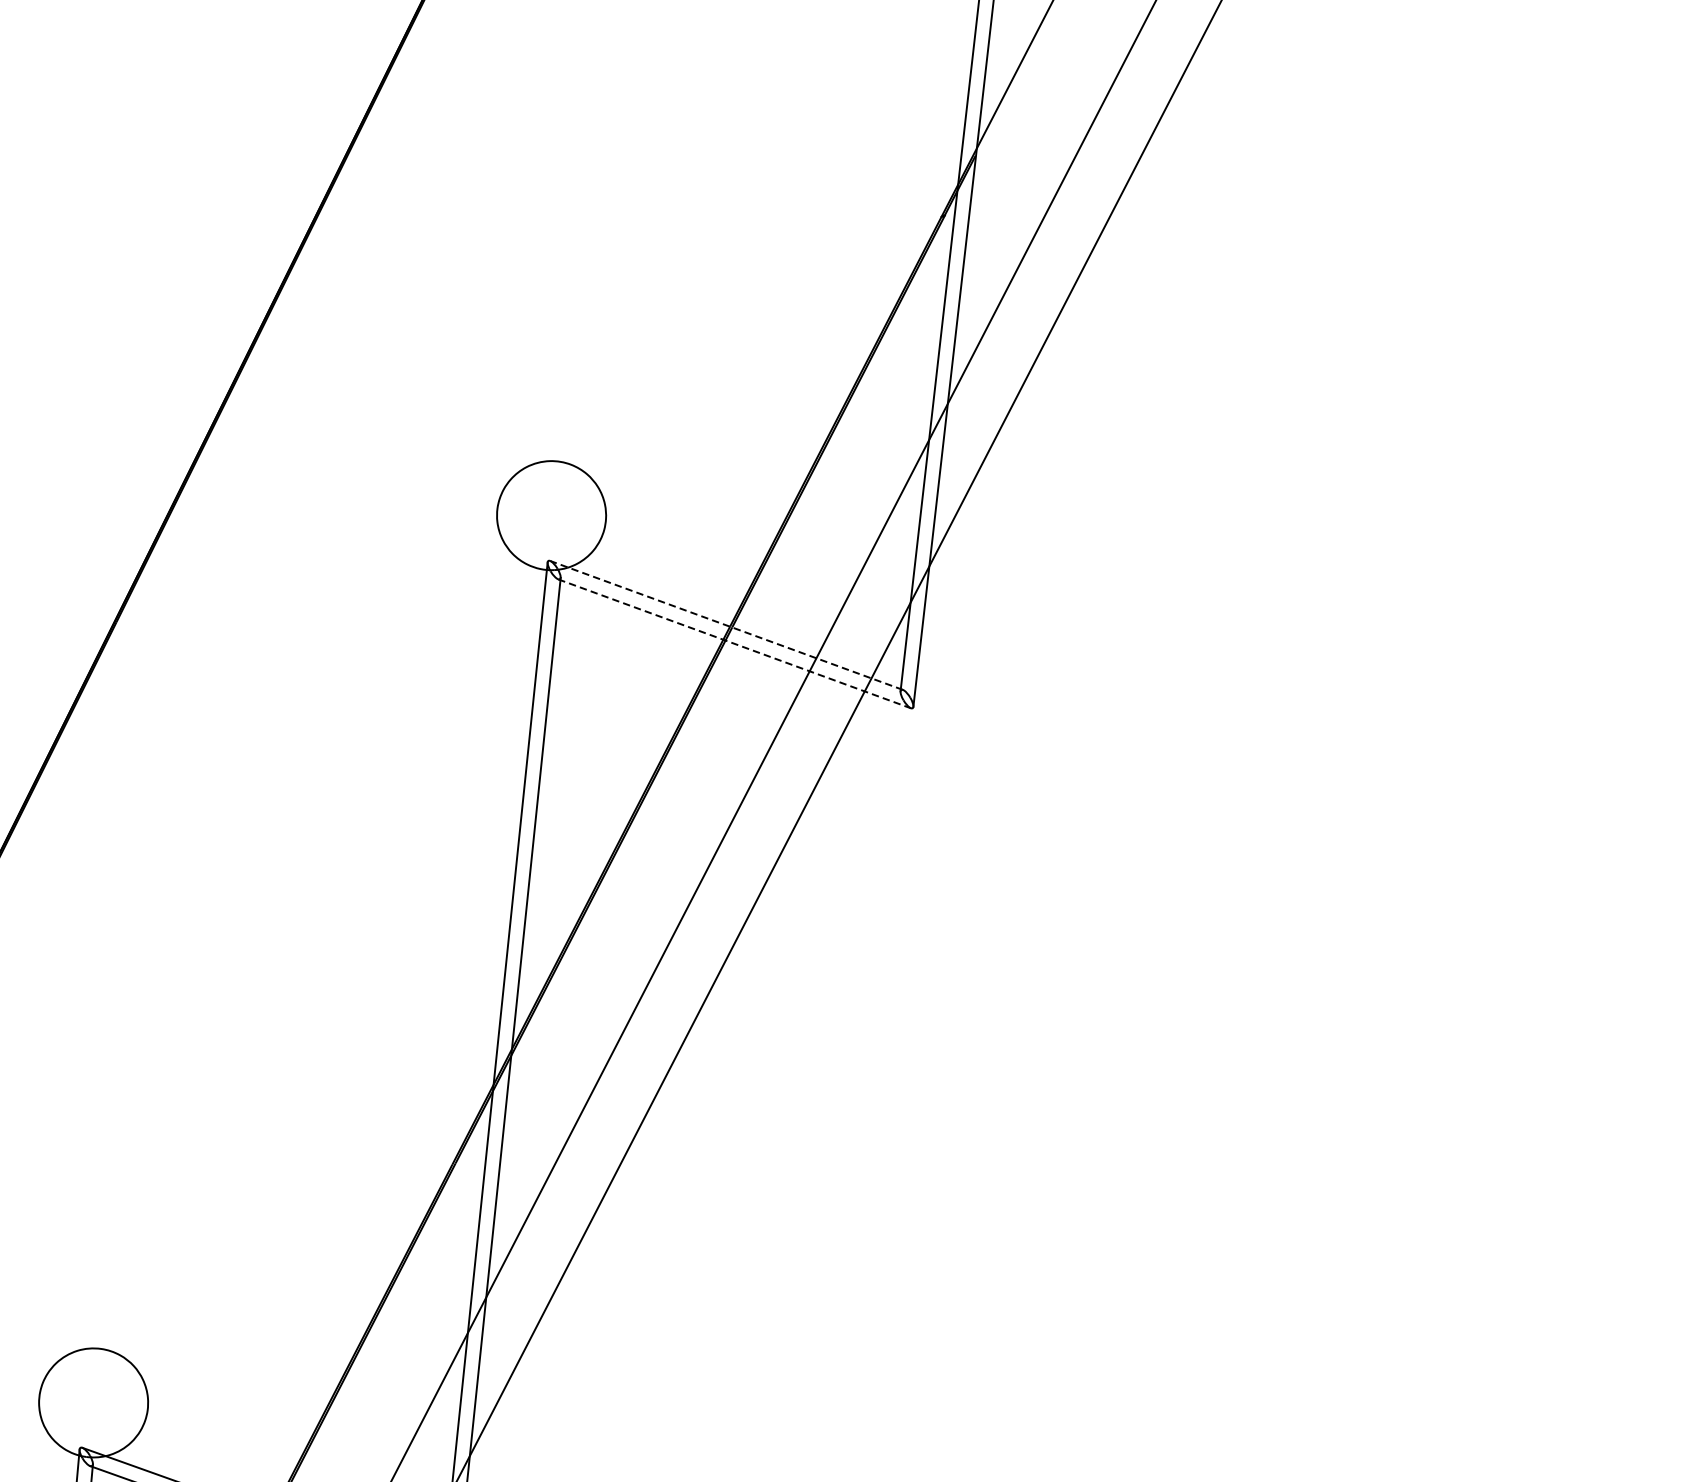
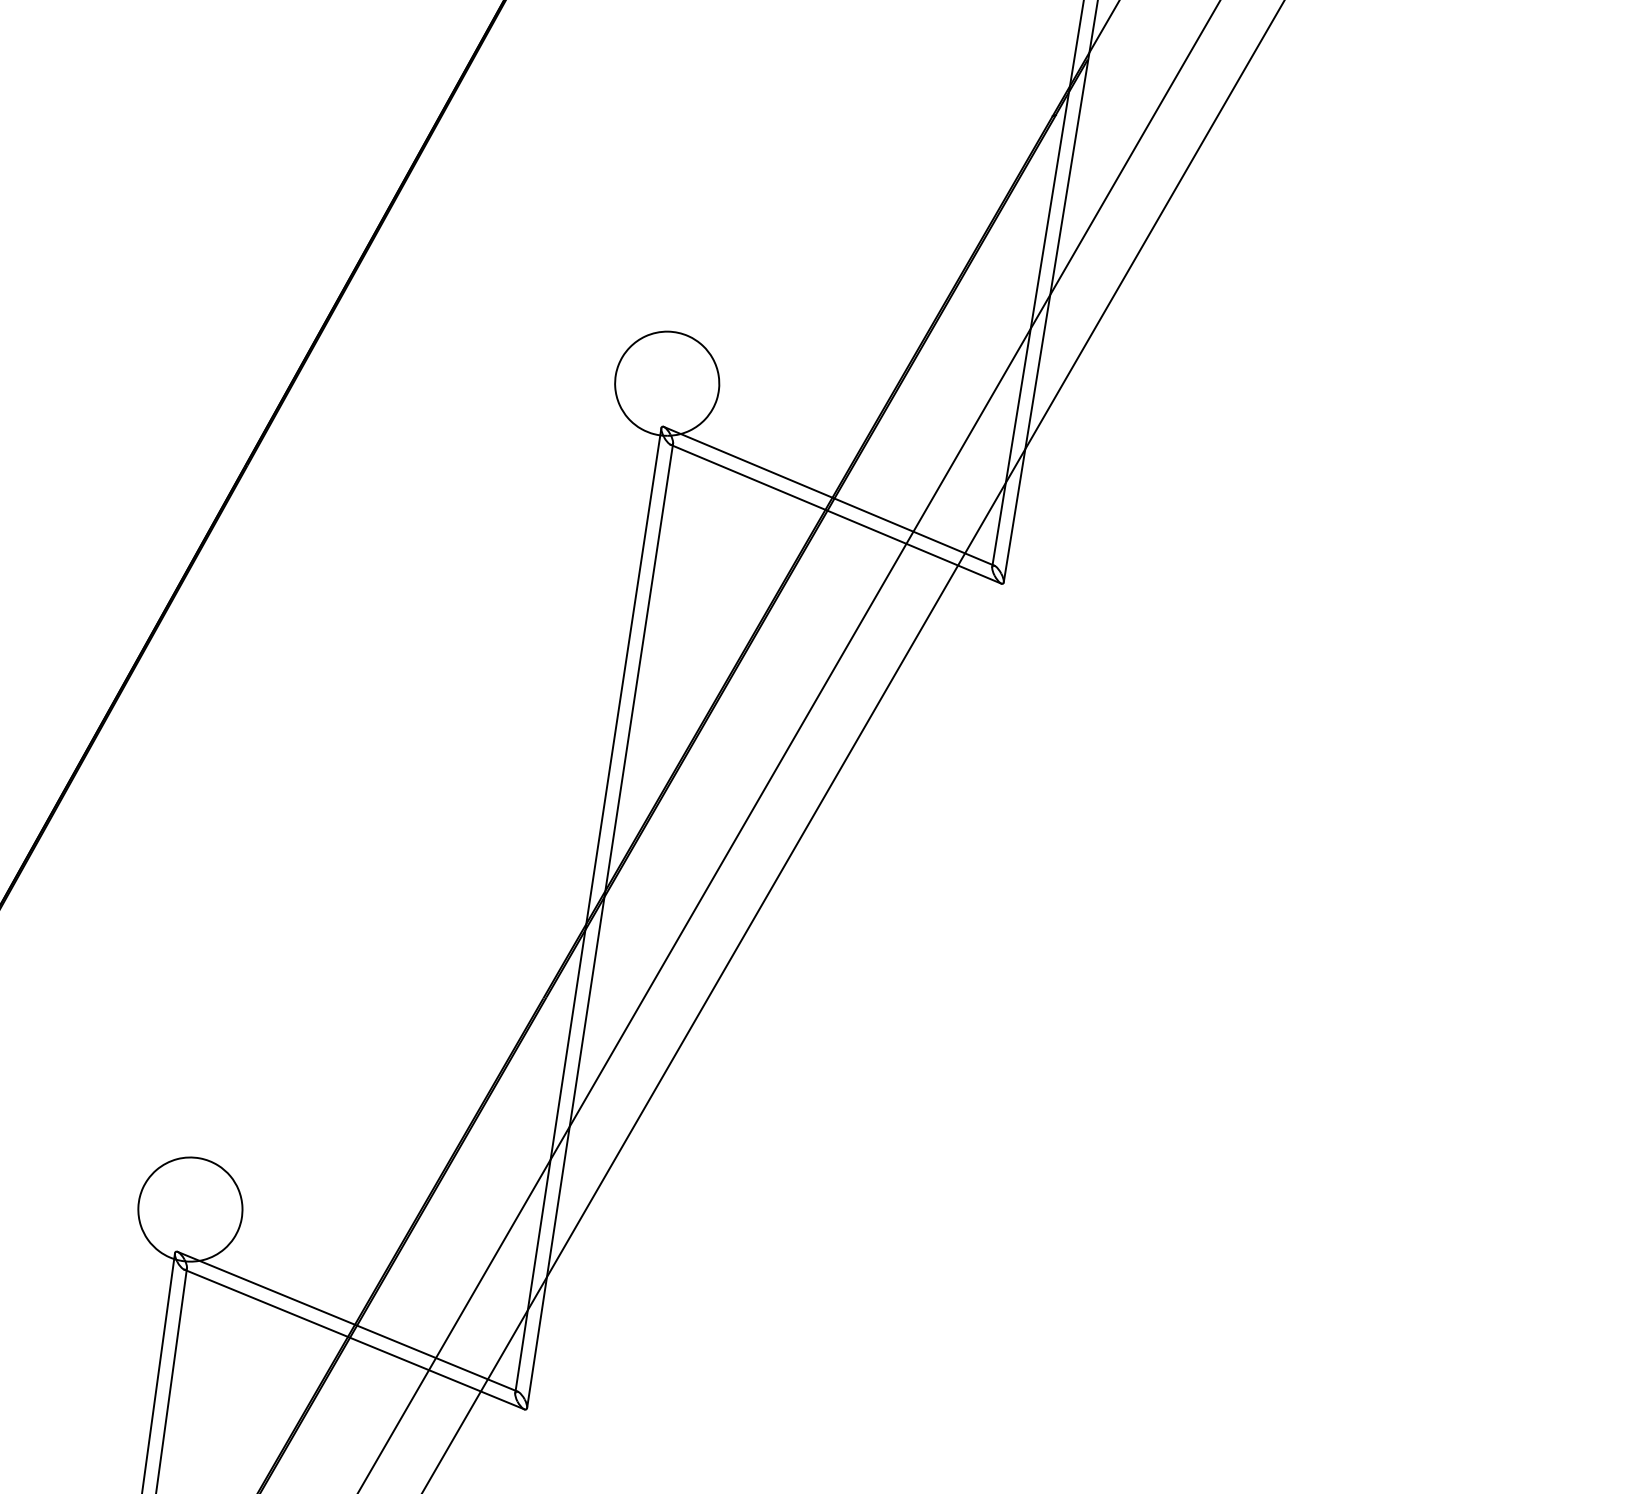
line: (725, 625) -> (828, 496), dashed -> solid
line: (735, 644) -> (836, 514), dashed -> solid

